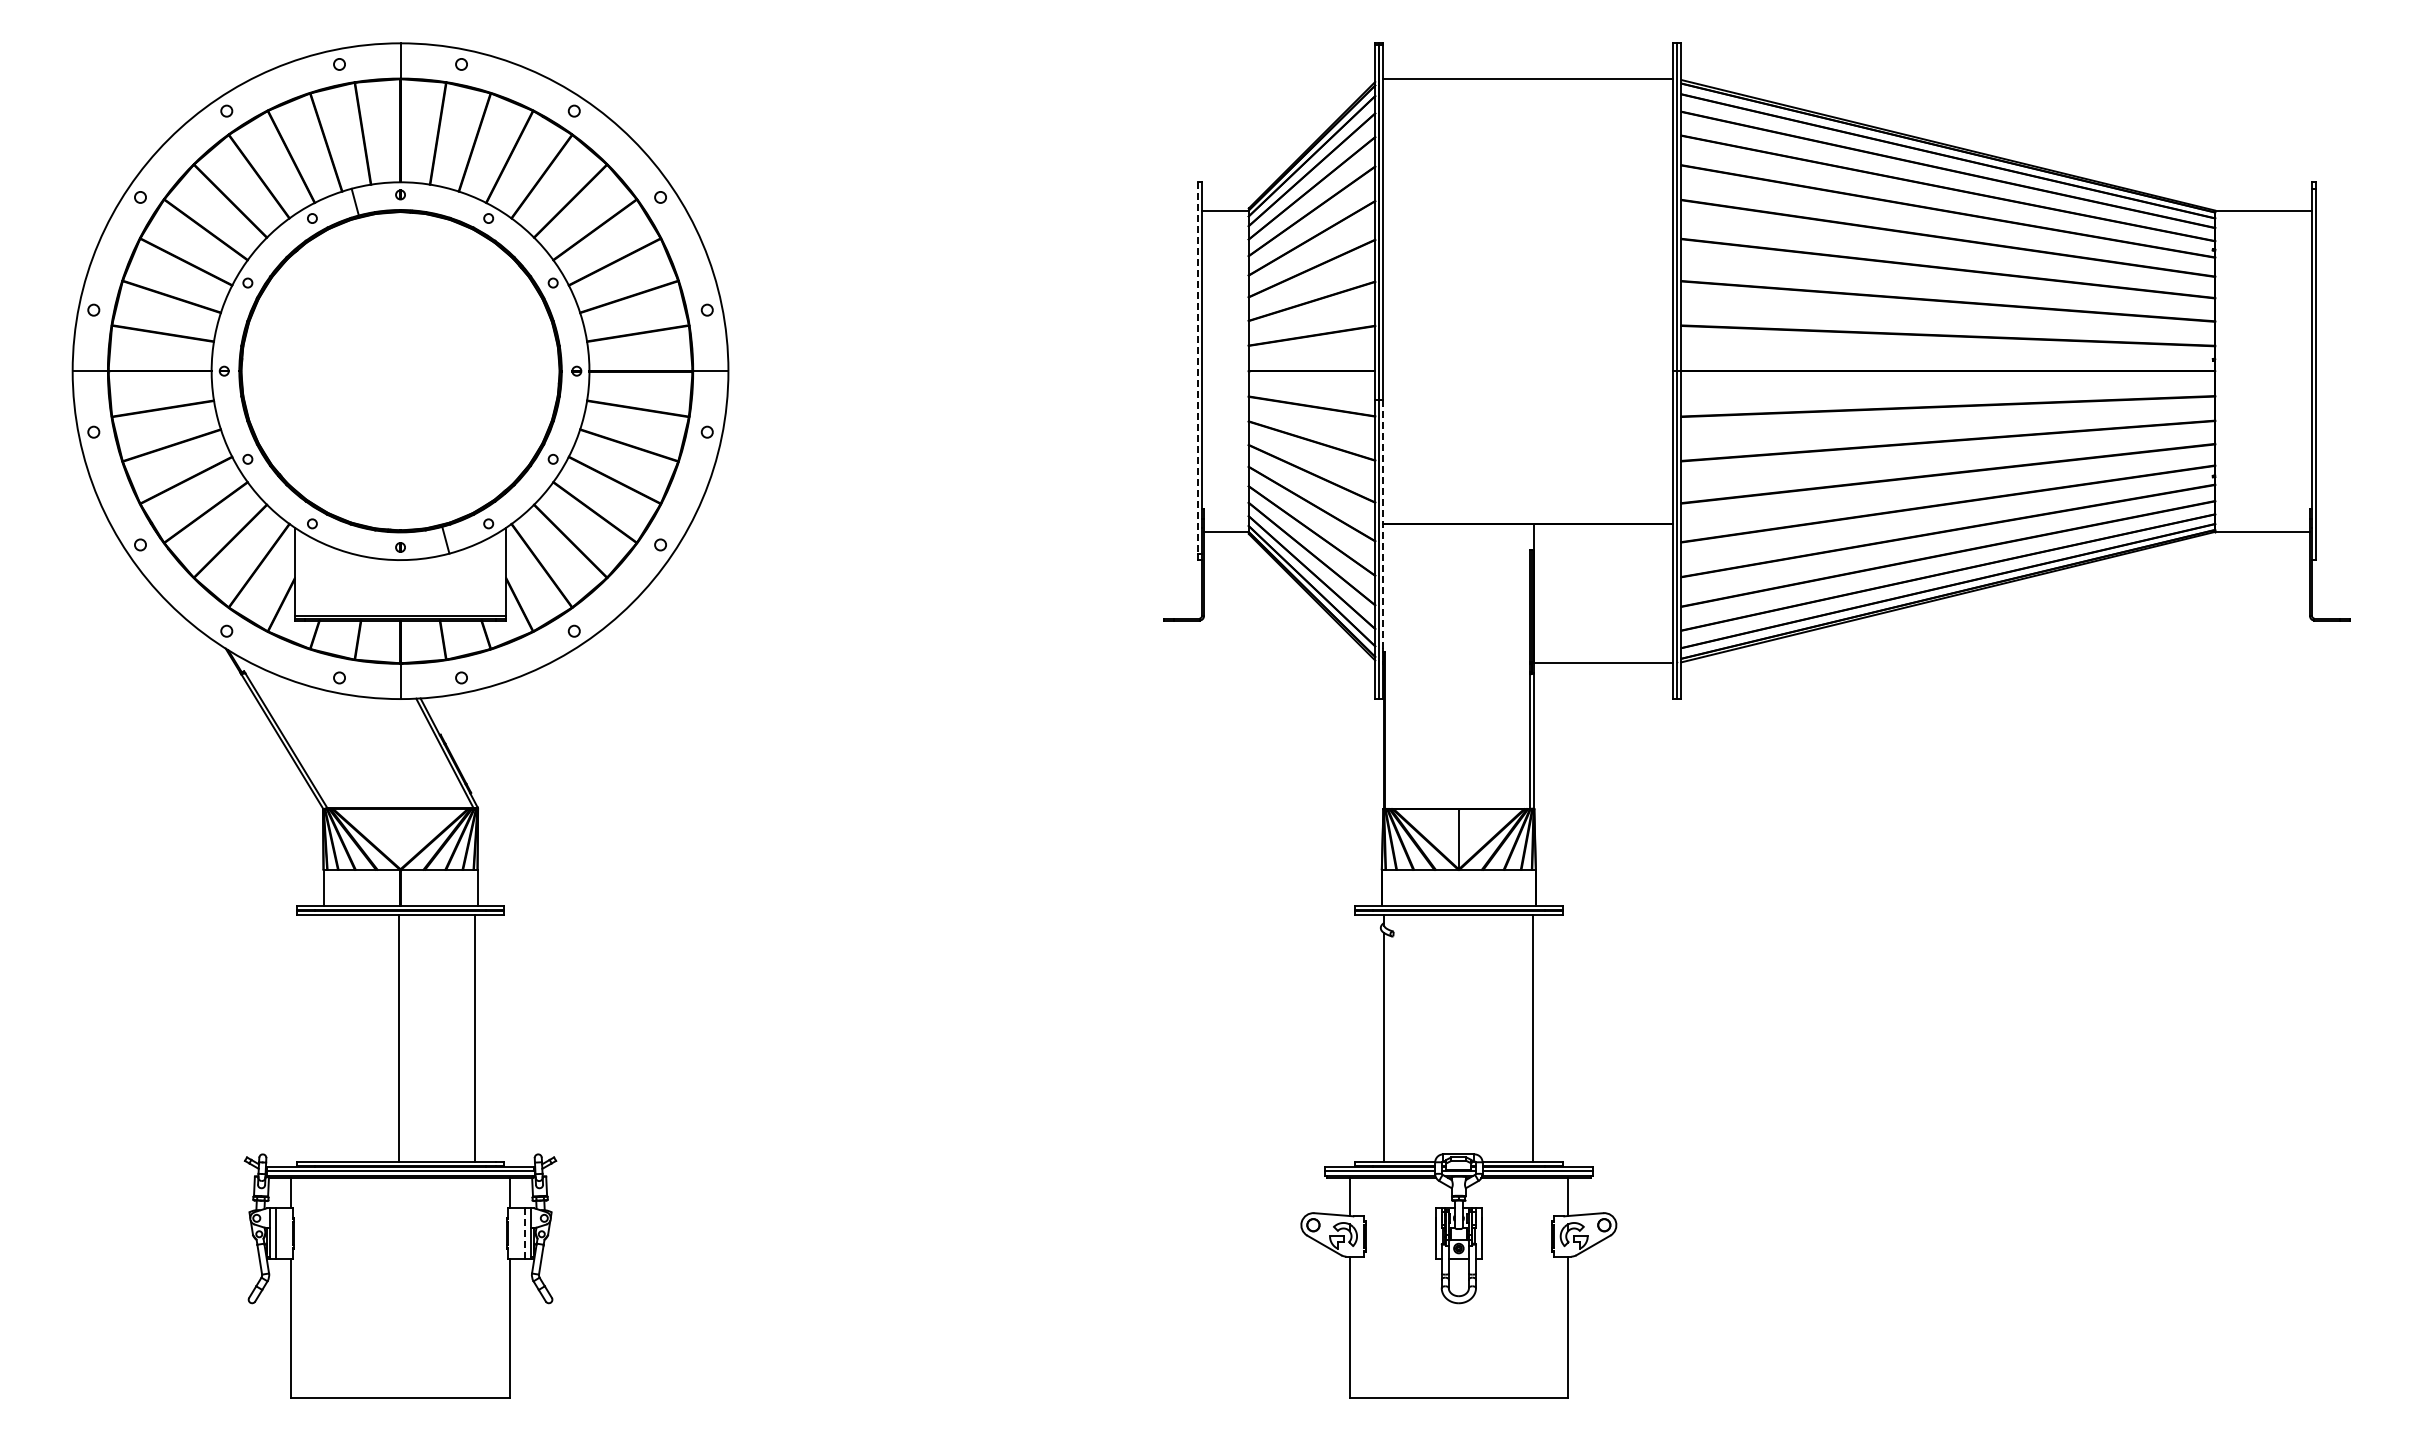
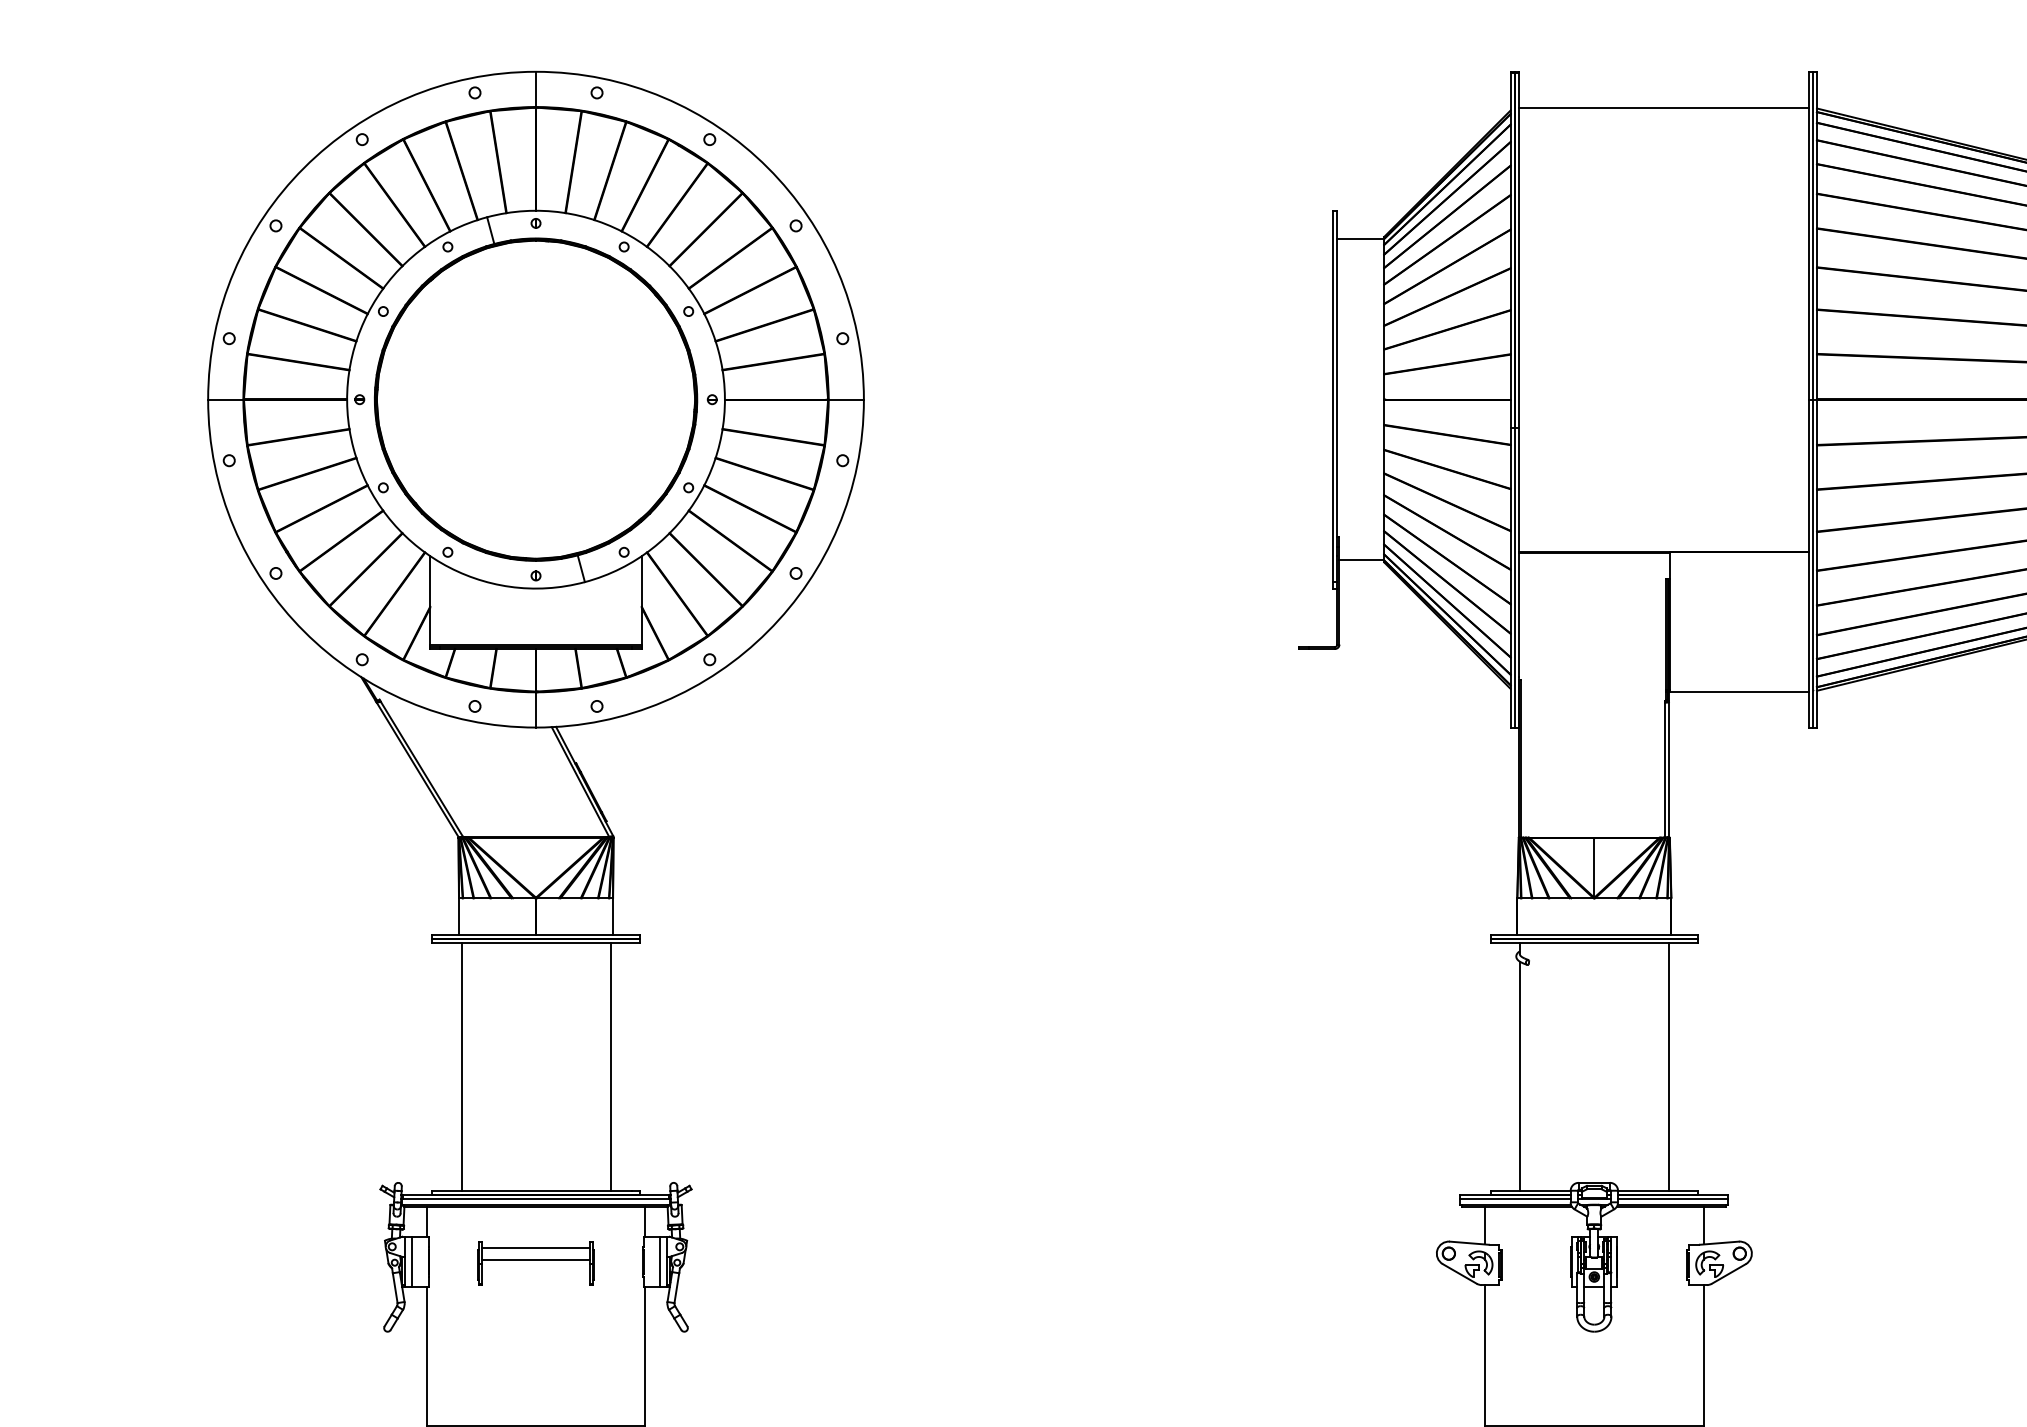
line: (1197, 368) -> (1332, 396), dashed -> solid
line: (1383, 523) -> (1518, 551), dashed -> solid
line: (399, 1038) -> (461, 1066), moved
line: (524, 1232) -> (659, 1260), dashed -> solid
part: (400, 1234) -> (535, 1262), added

